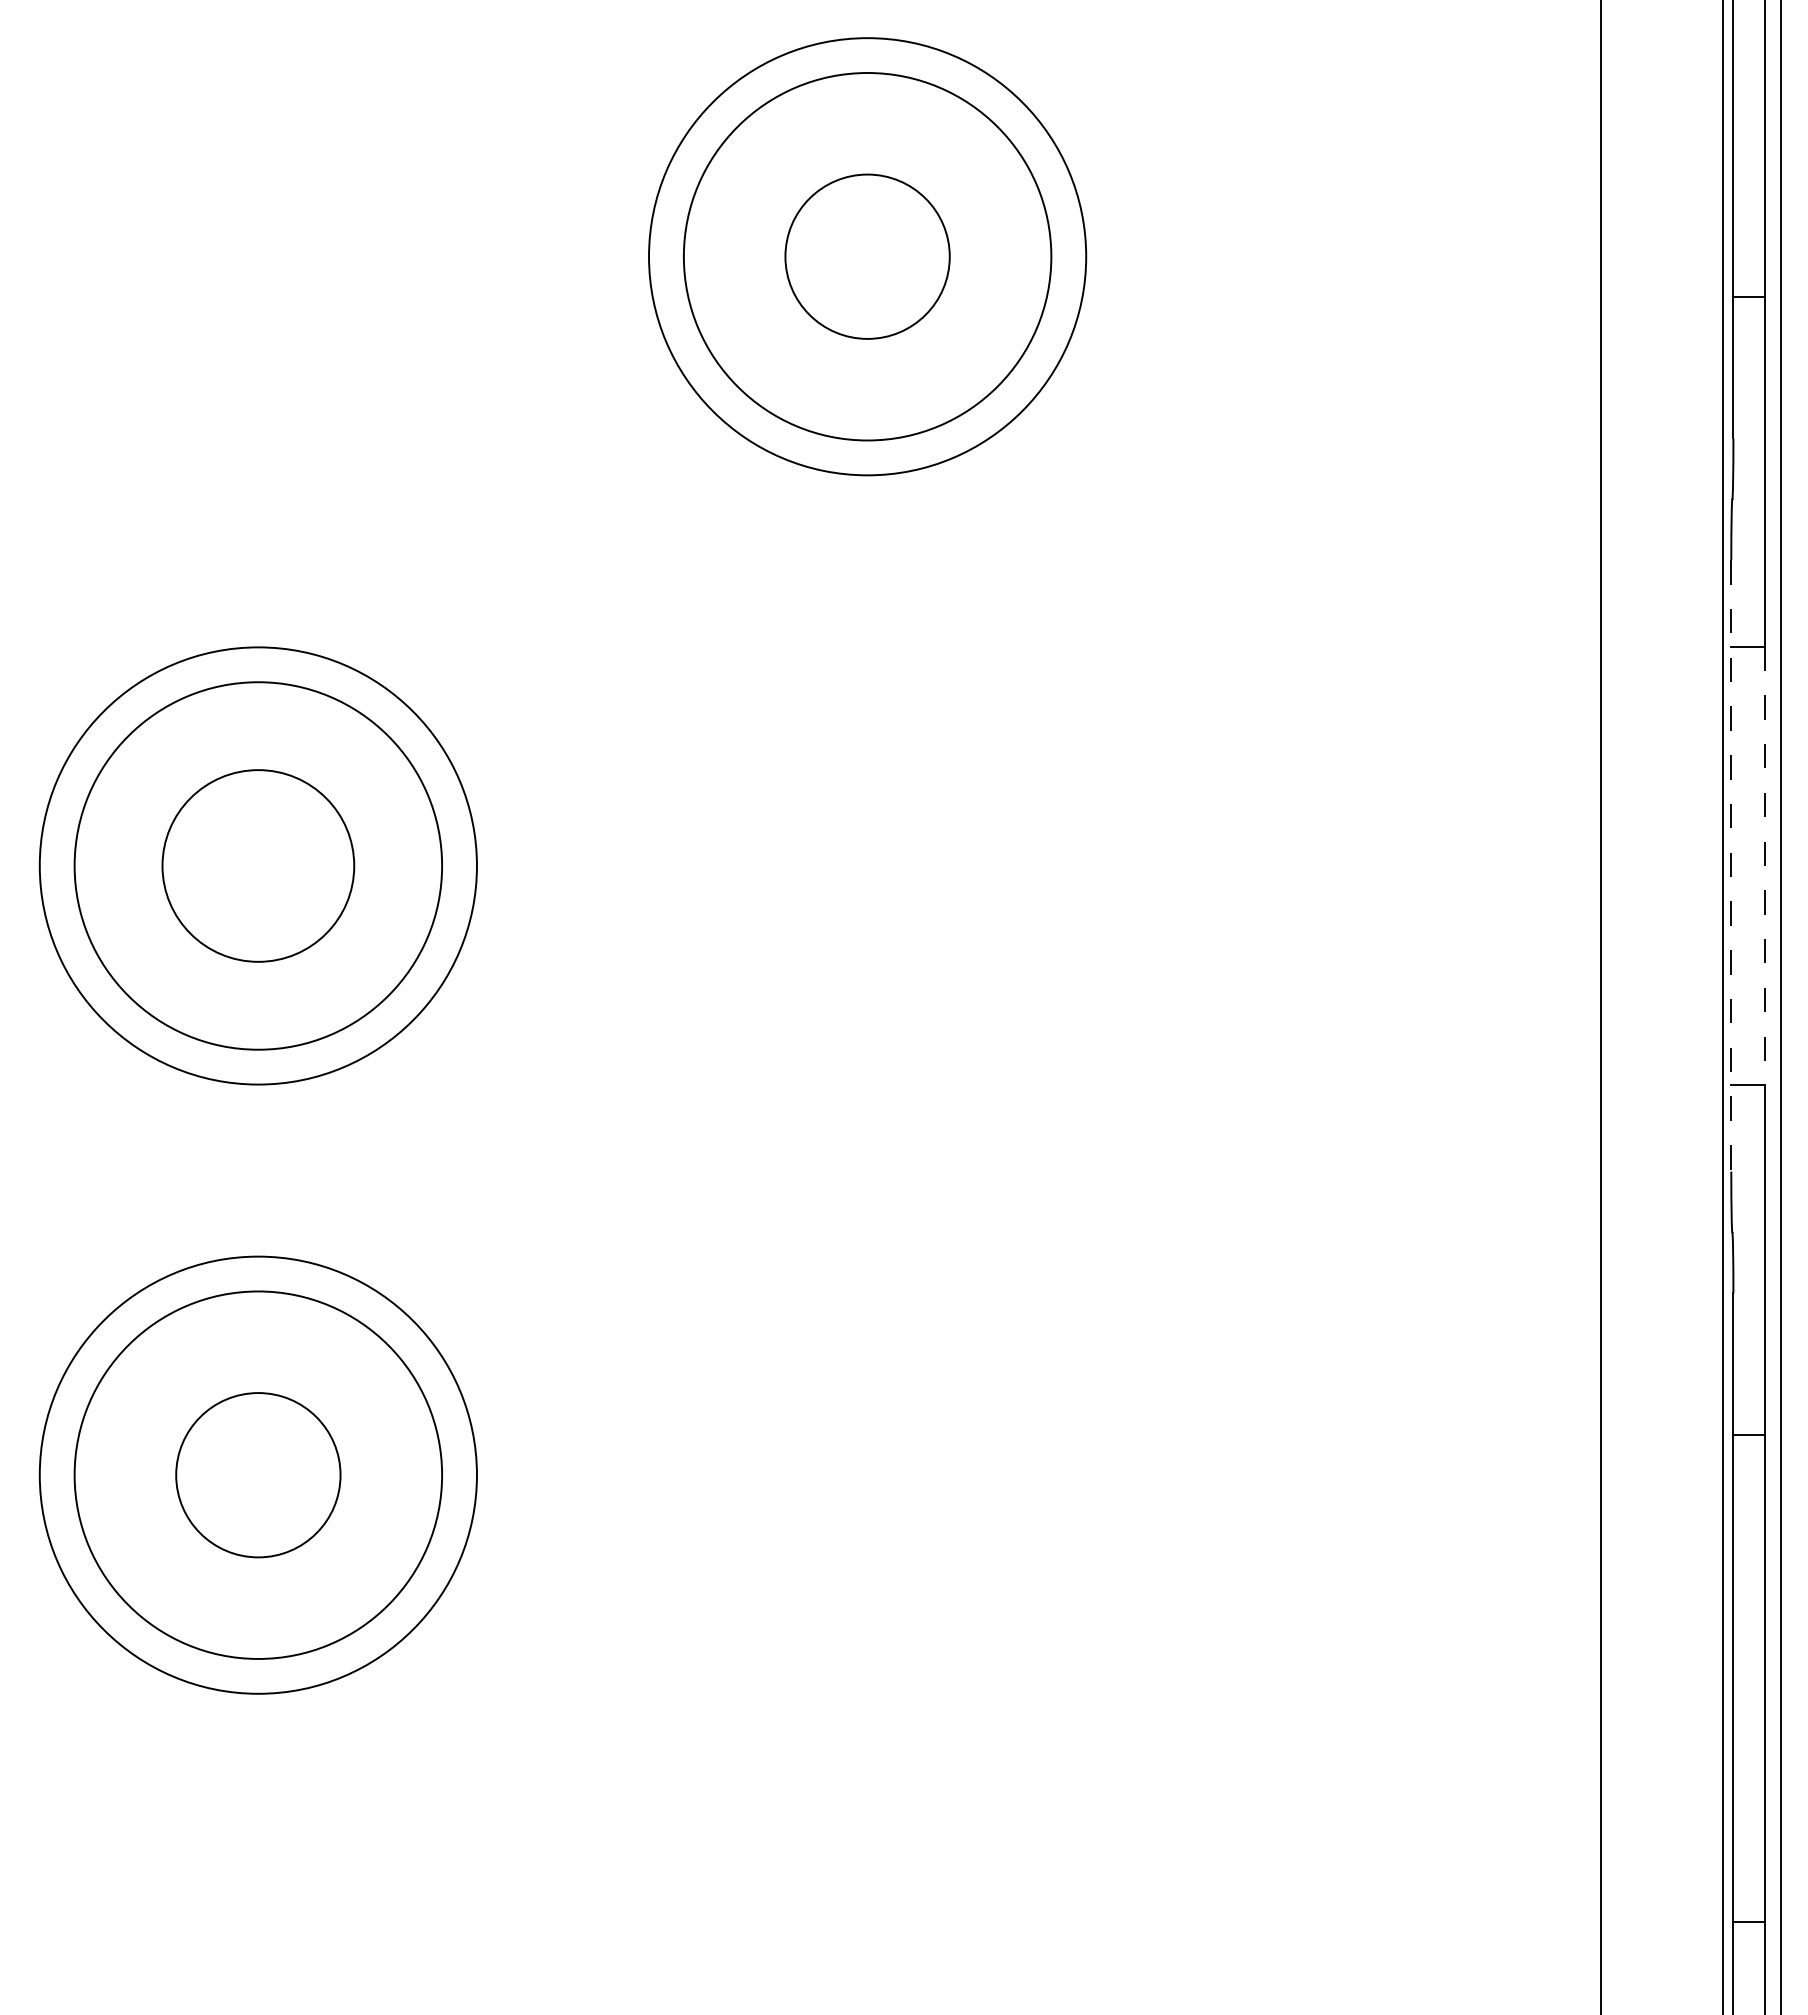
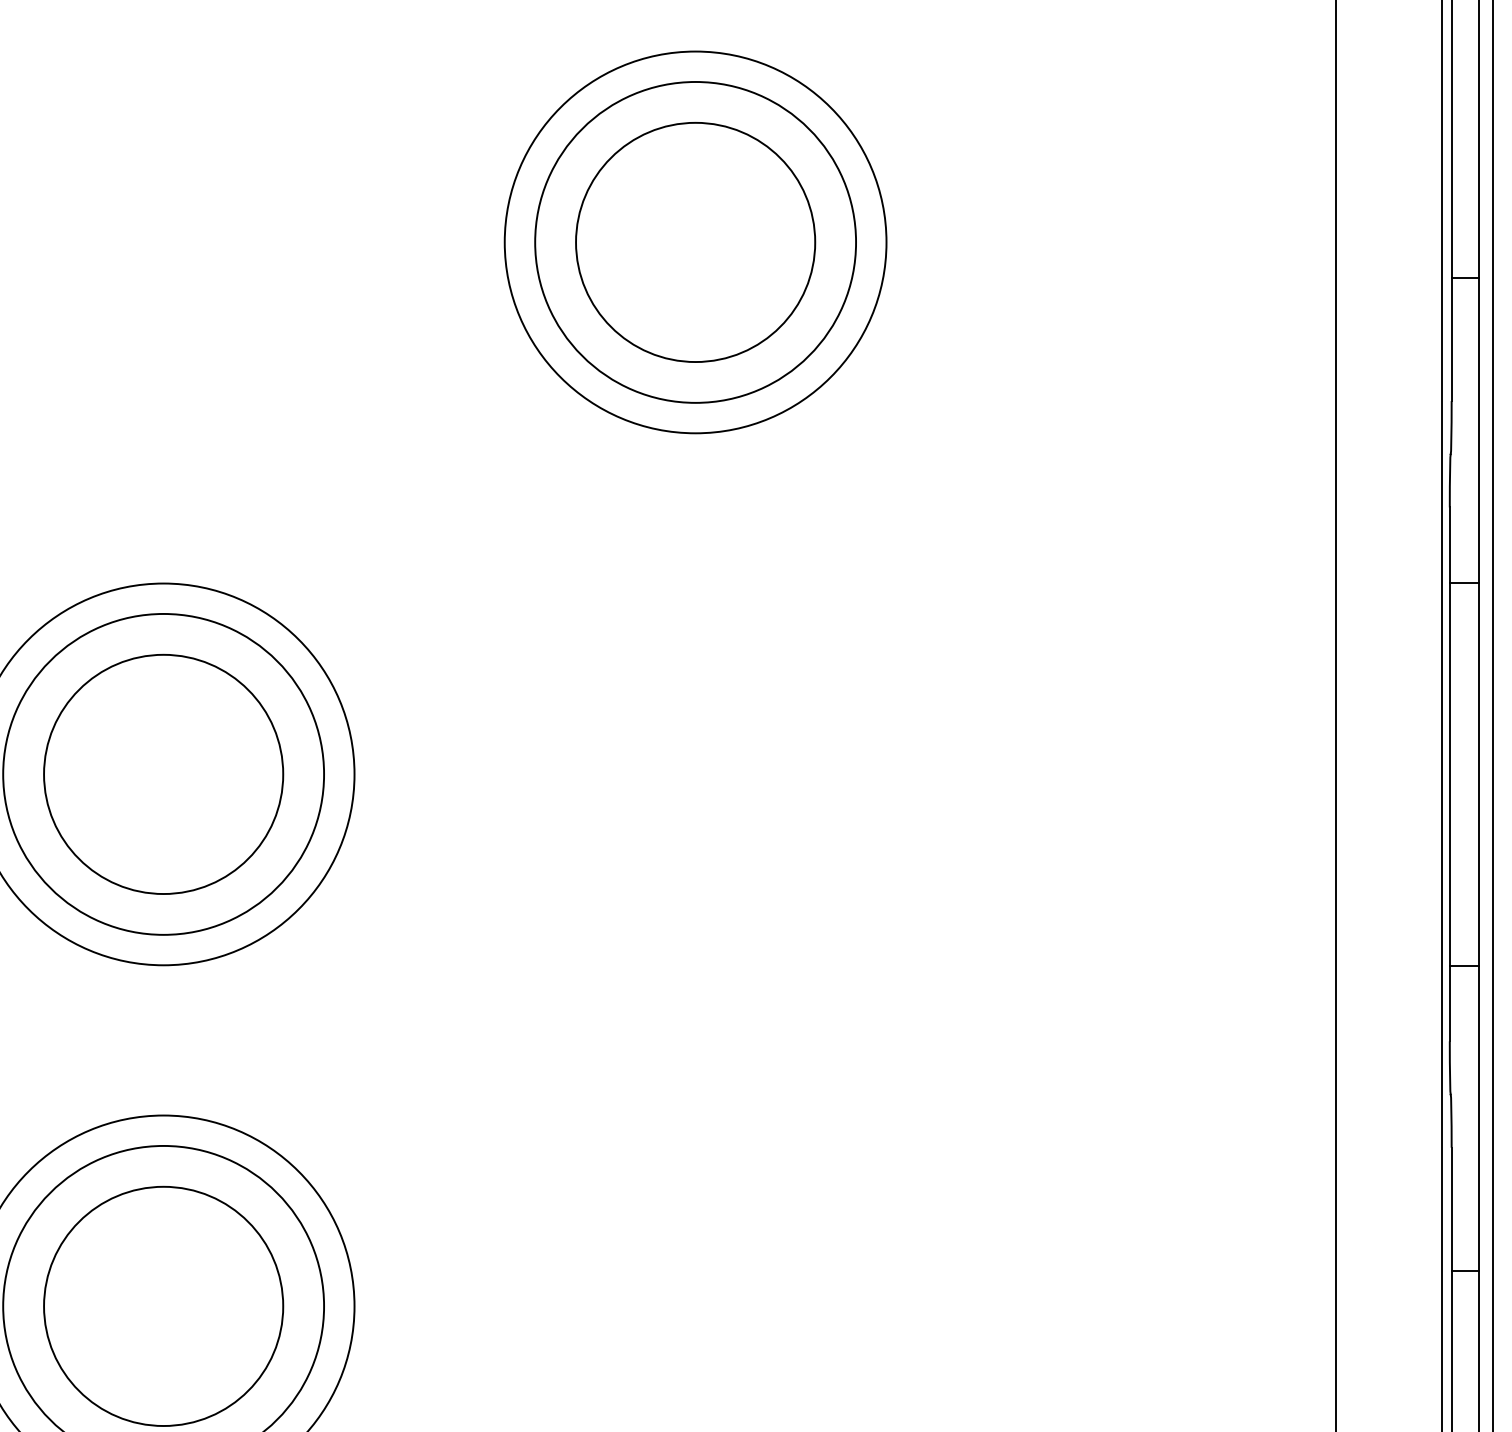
circle: (867, 256) -> (695, 242), size x1.67
circle: (258, 865) -> (163, 773), size x1.43
line: (1731, 865) -> (1449, 773), dashed -> solid
line: (1765, 866) -> (1479, 774), dashed -> solid
circle: (258, 1475) -> (163, 1306), size x1.67

